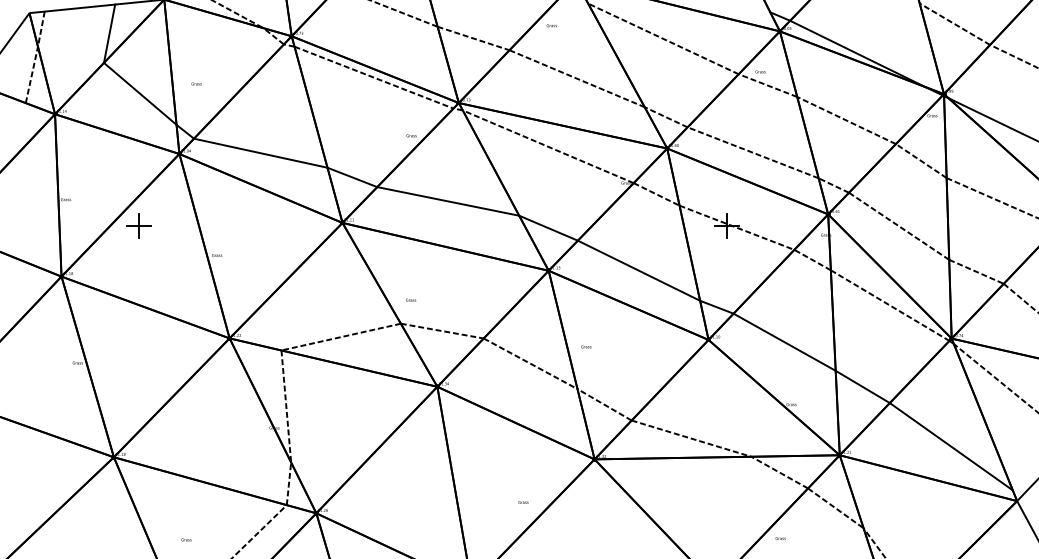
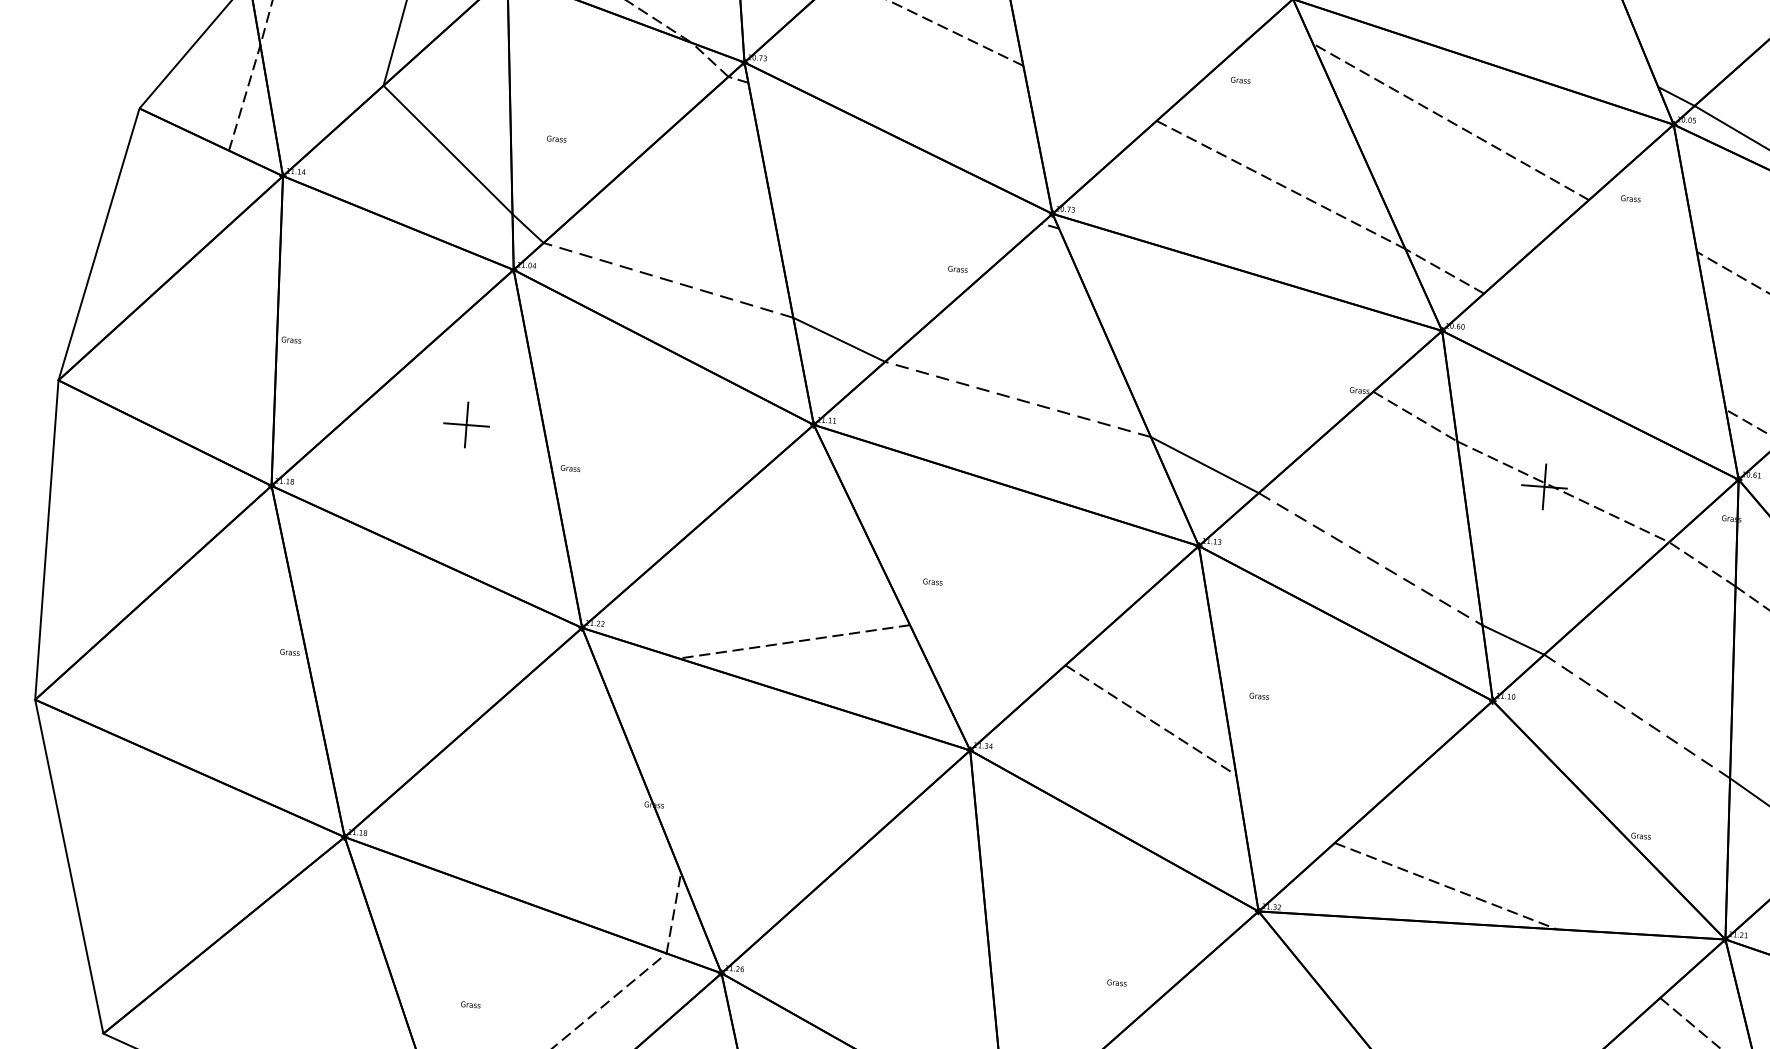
line: (473, 38) -> (1089, 93), removed
line: (373, 77) -> (893, 152), removed
line: (767, 85) -> (1642, 225), removed
line: (547, 146) -> (1214, 309), removed
line: (752, 152) -> (1603, 350), removed
line: (260, 153) -> (667, 280), solid -> dashed
line: (447, 201) -> (1016, 399), solid -> dashed
part: (138, 225) -> (465, 424), moved
line: (639, 270) -> (1371, 558), solid -> dashed
line: (441, 330) -> (986, 643), removed
line: (784, 342) -> (1636, 716), solid -> dashed
line: (604, 404) -> (1285, 808), removed
line: (286, 406) -> (680, 765), removed
line: (779, 472) -> (1608, 963), removed

